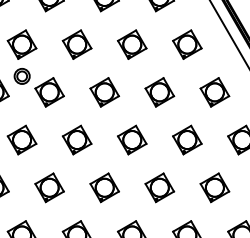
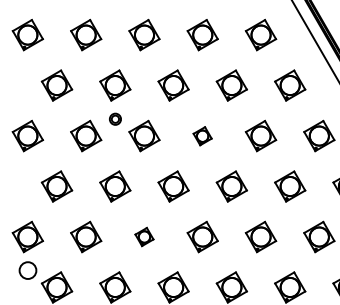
part: (22, 76) -> (115, 119), size x0.7
part: (104, 92) -> (202, 136), size x0.6
part: (49, 187) -> (144, 236), size x0.6

